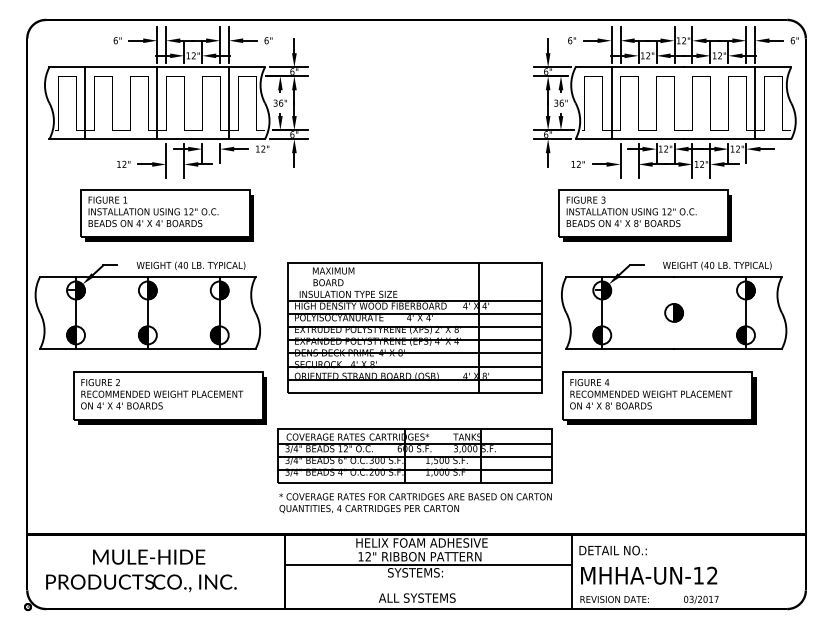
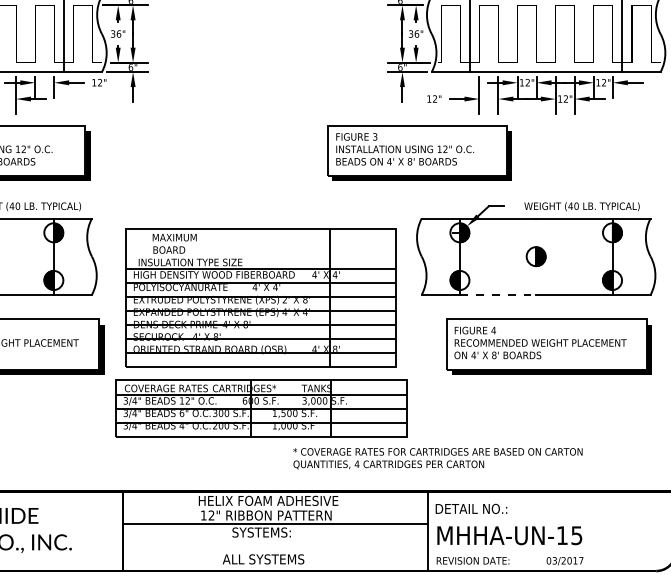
part: (644, 215) -> (418, 153), moved
part: (414, 327) -> (260, 297), moved
line: (638, 348) -> (498, 294), solid -> dashed
part: (659, 397) -> (549, 346), moved
text: (415, 503) -> (437, 458), moved
text: (712, 575) -> (576, 535), MHHA-UN-12 -> MHHA-UN-15

